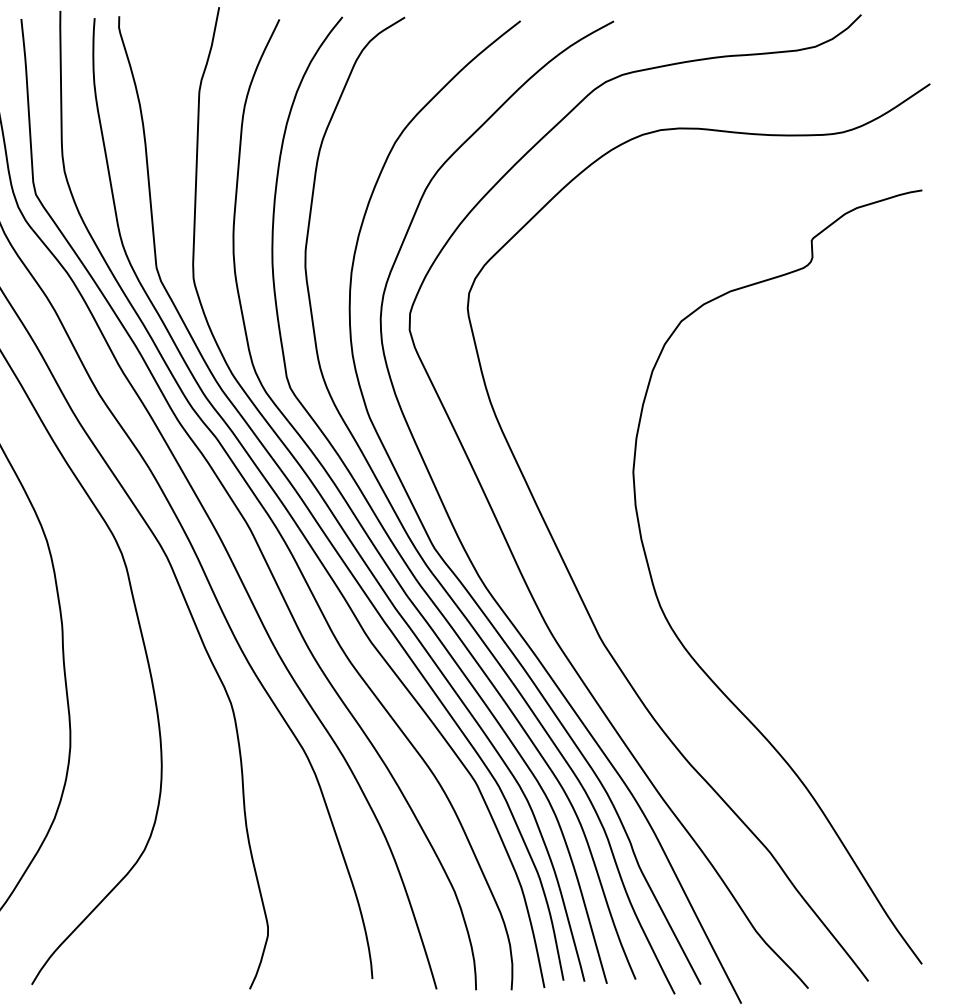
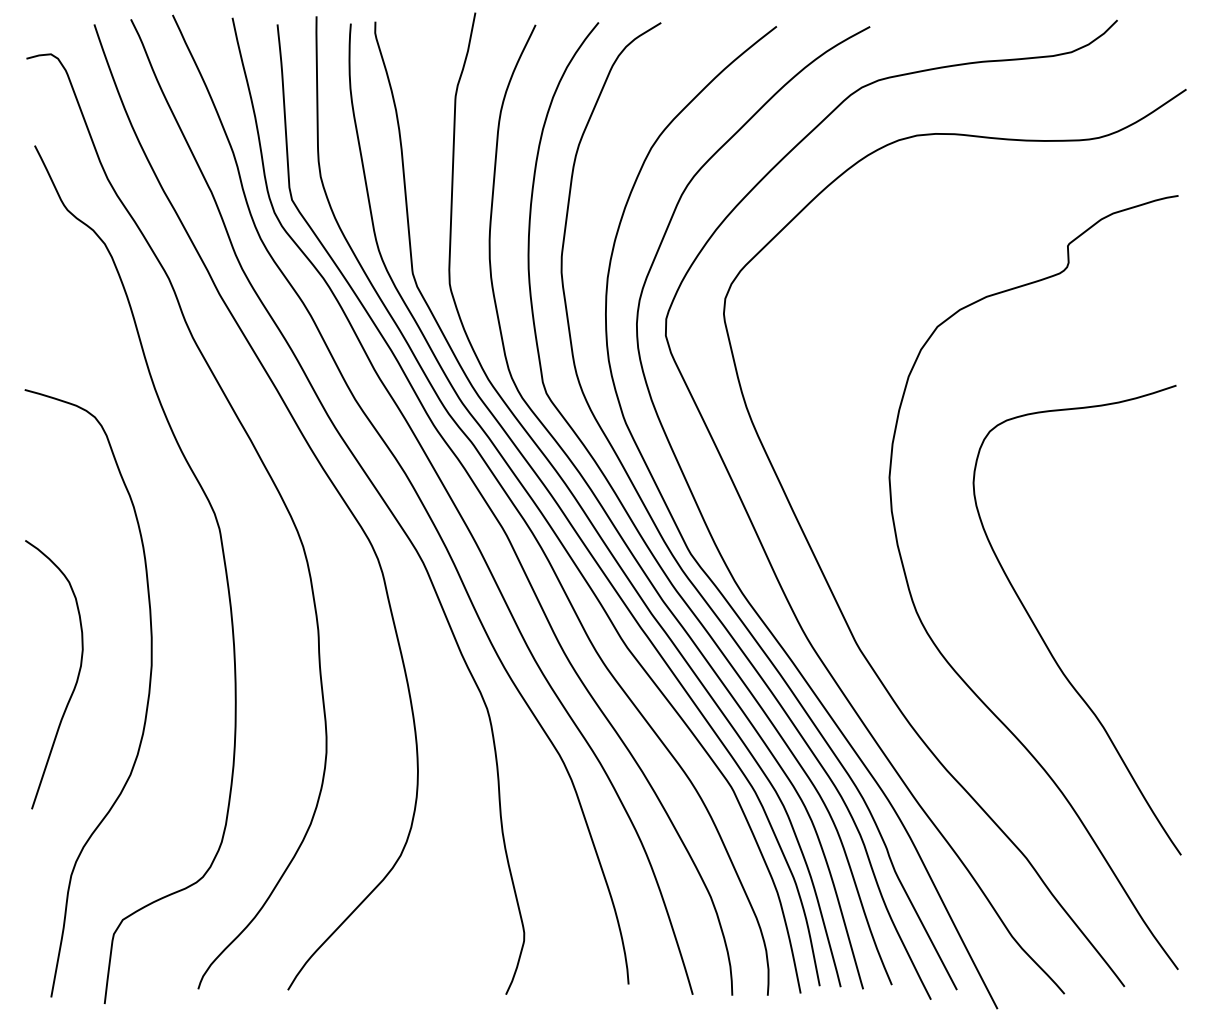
curve: (786, 631) -> (1042, 636), added

